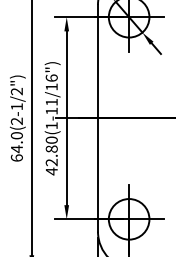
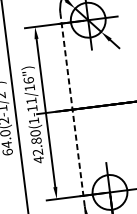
line: (97, 117) -> (72, 109), solid -> dashed

